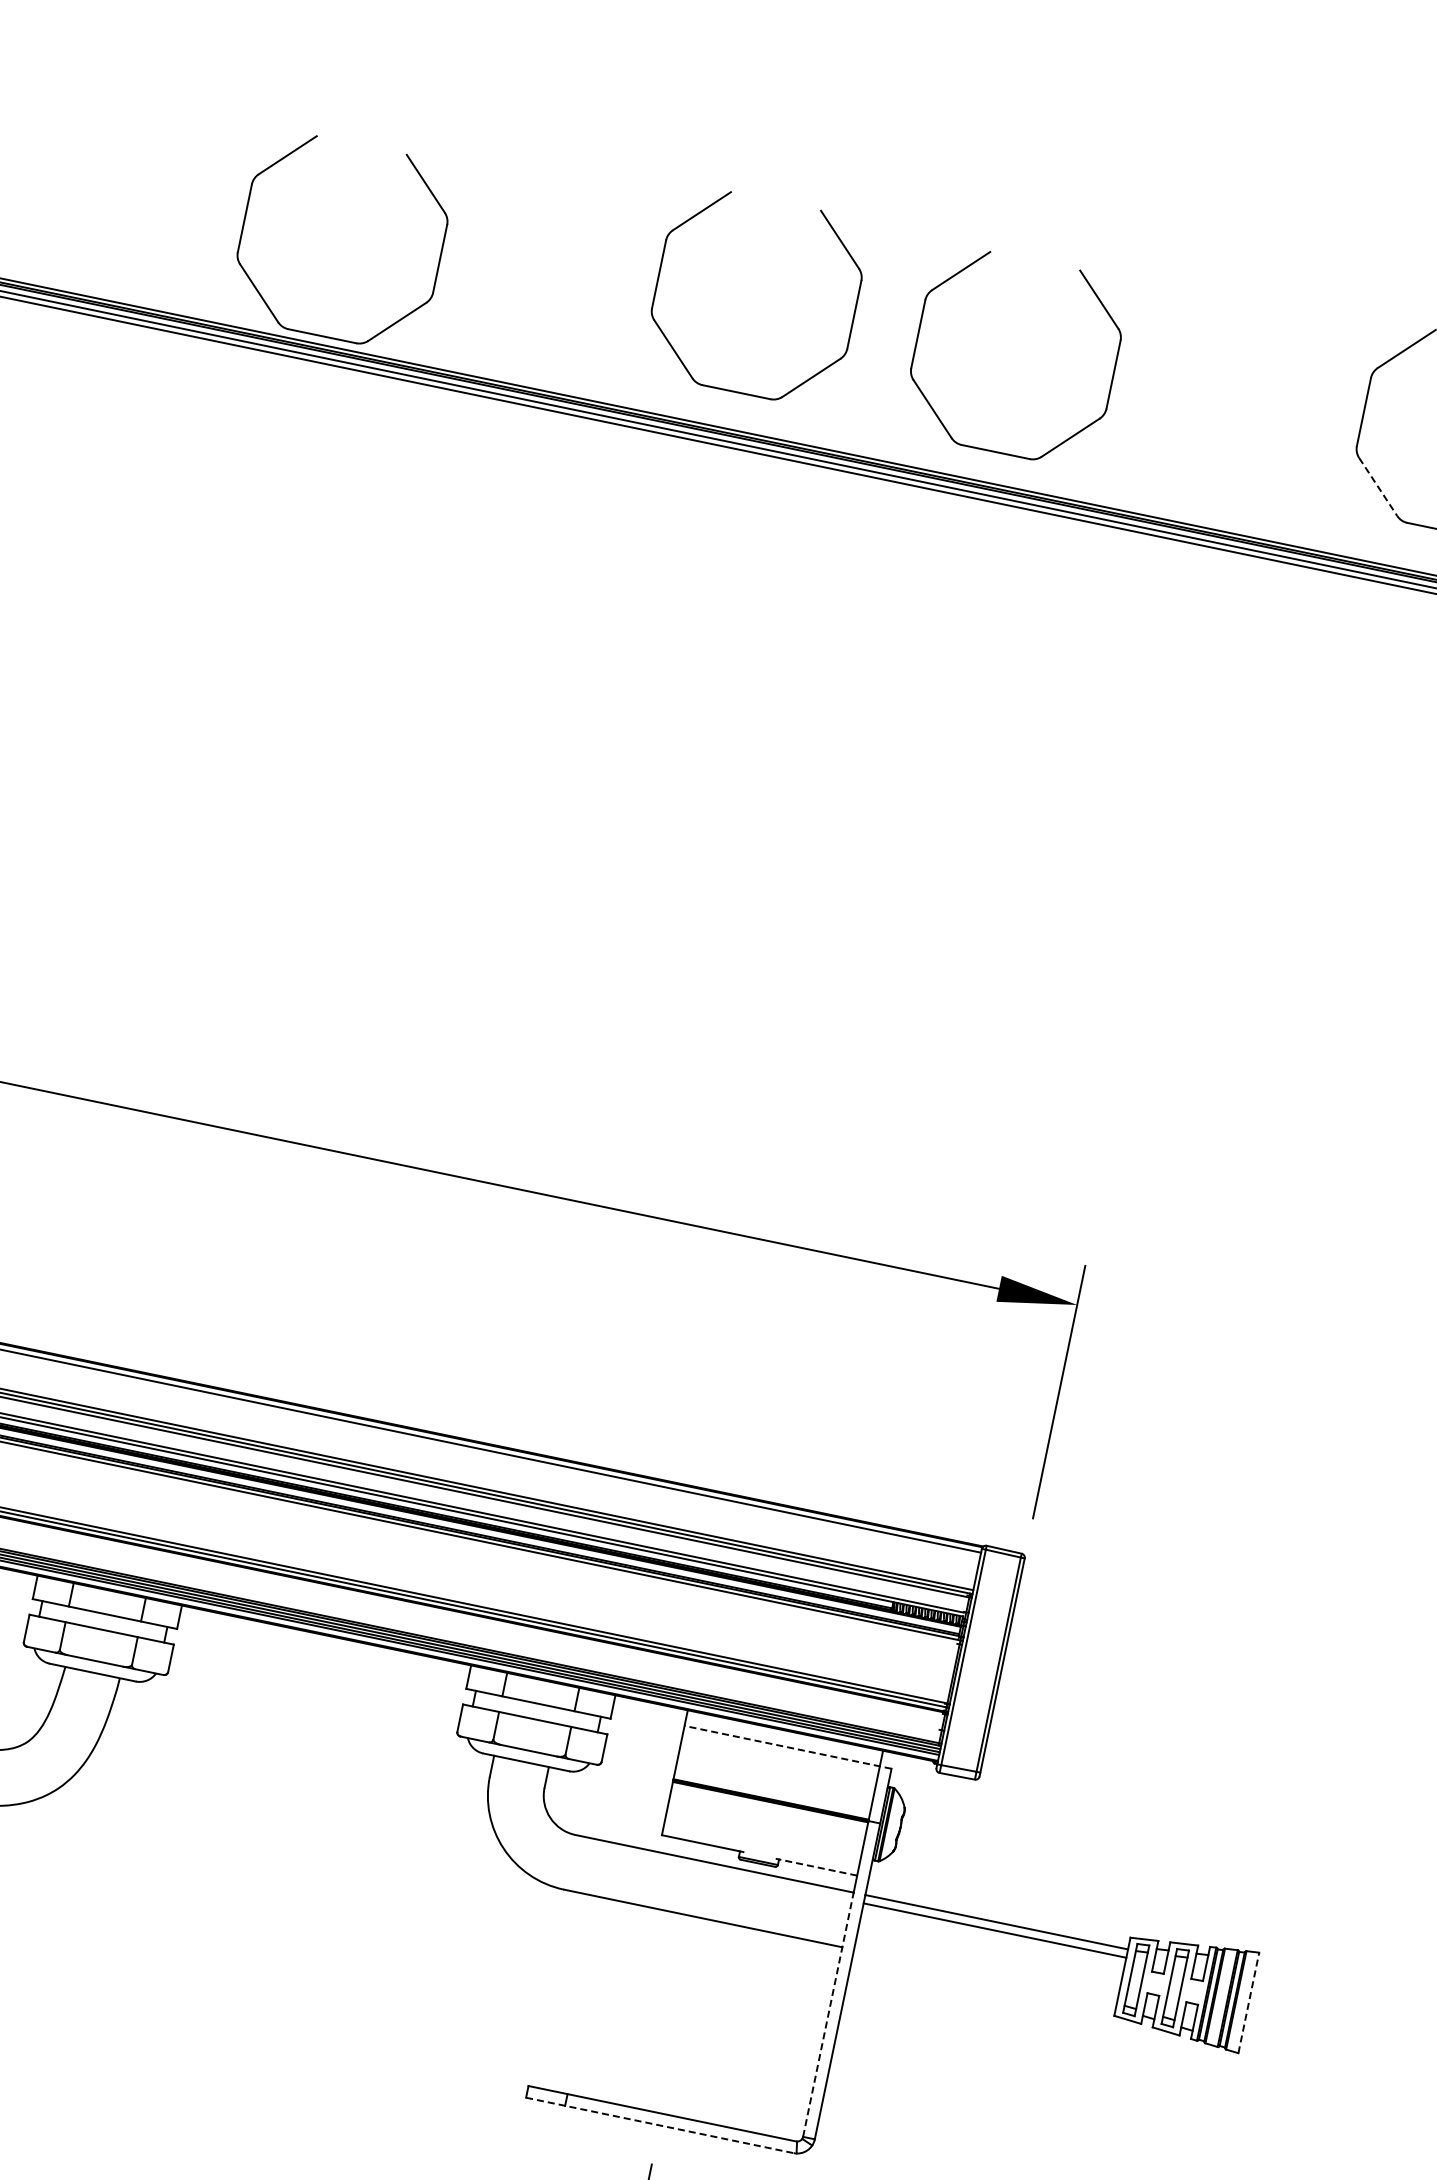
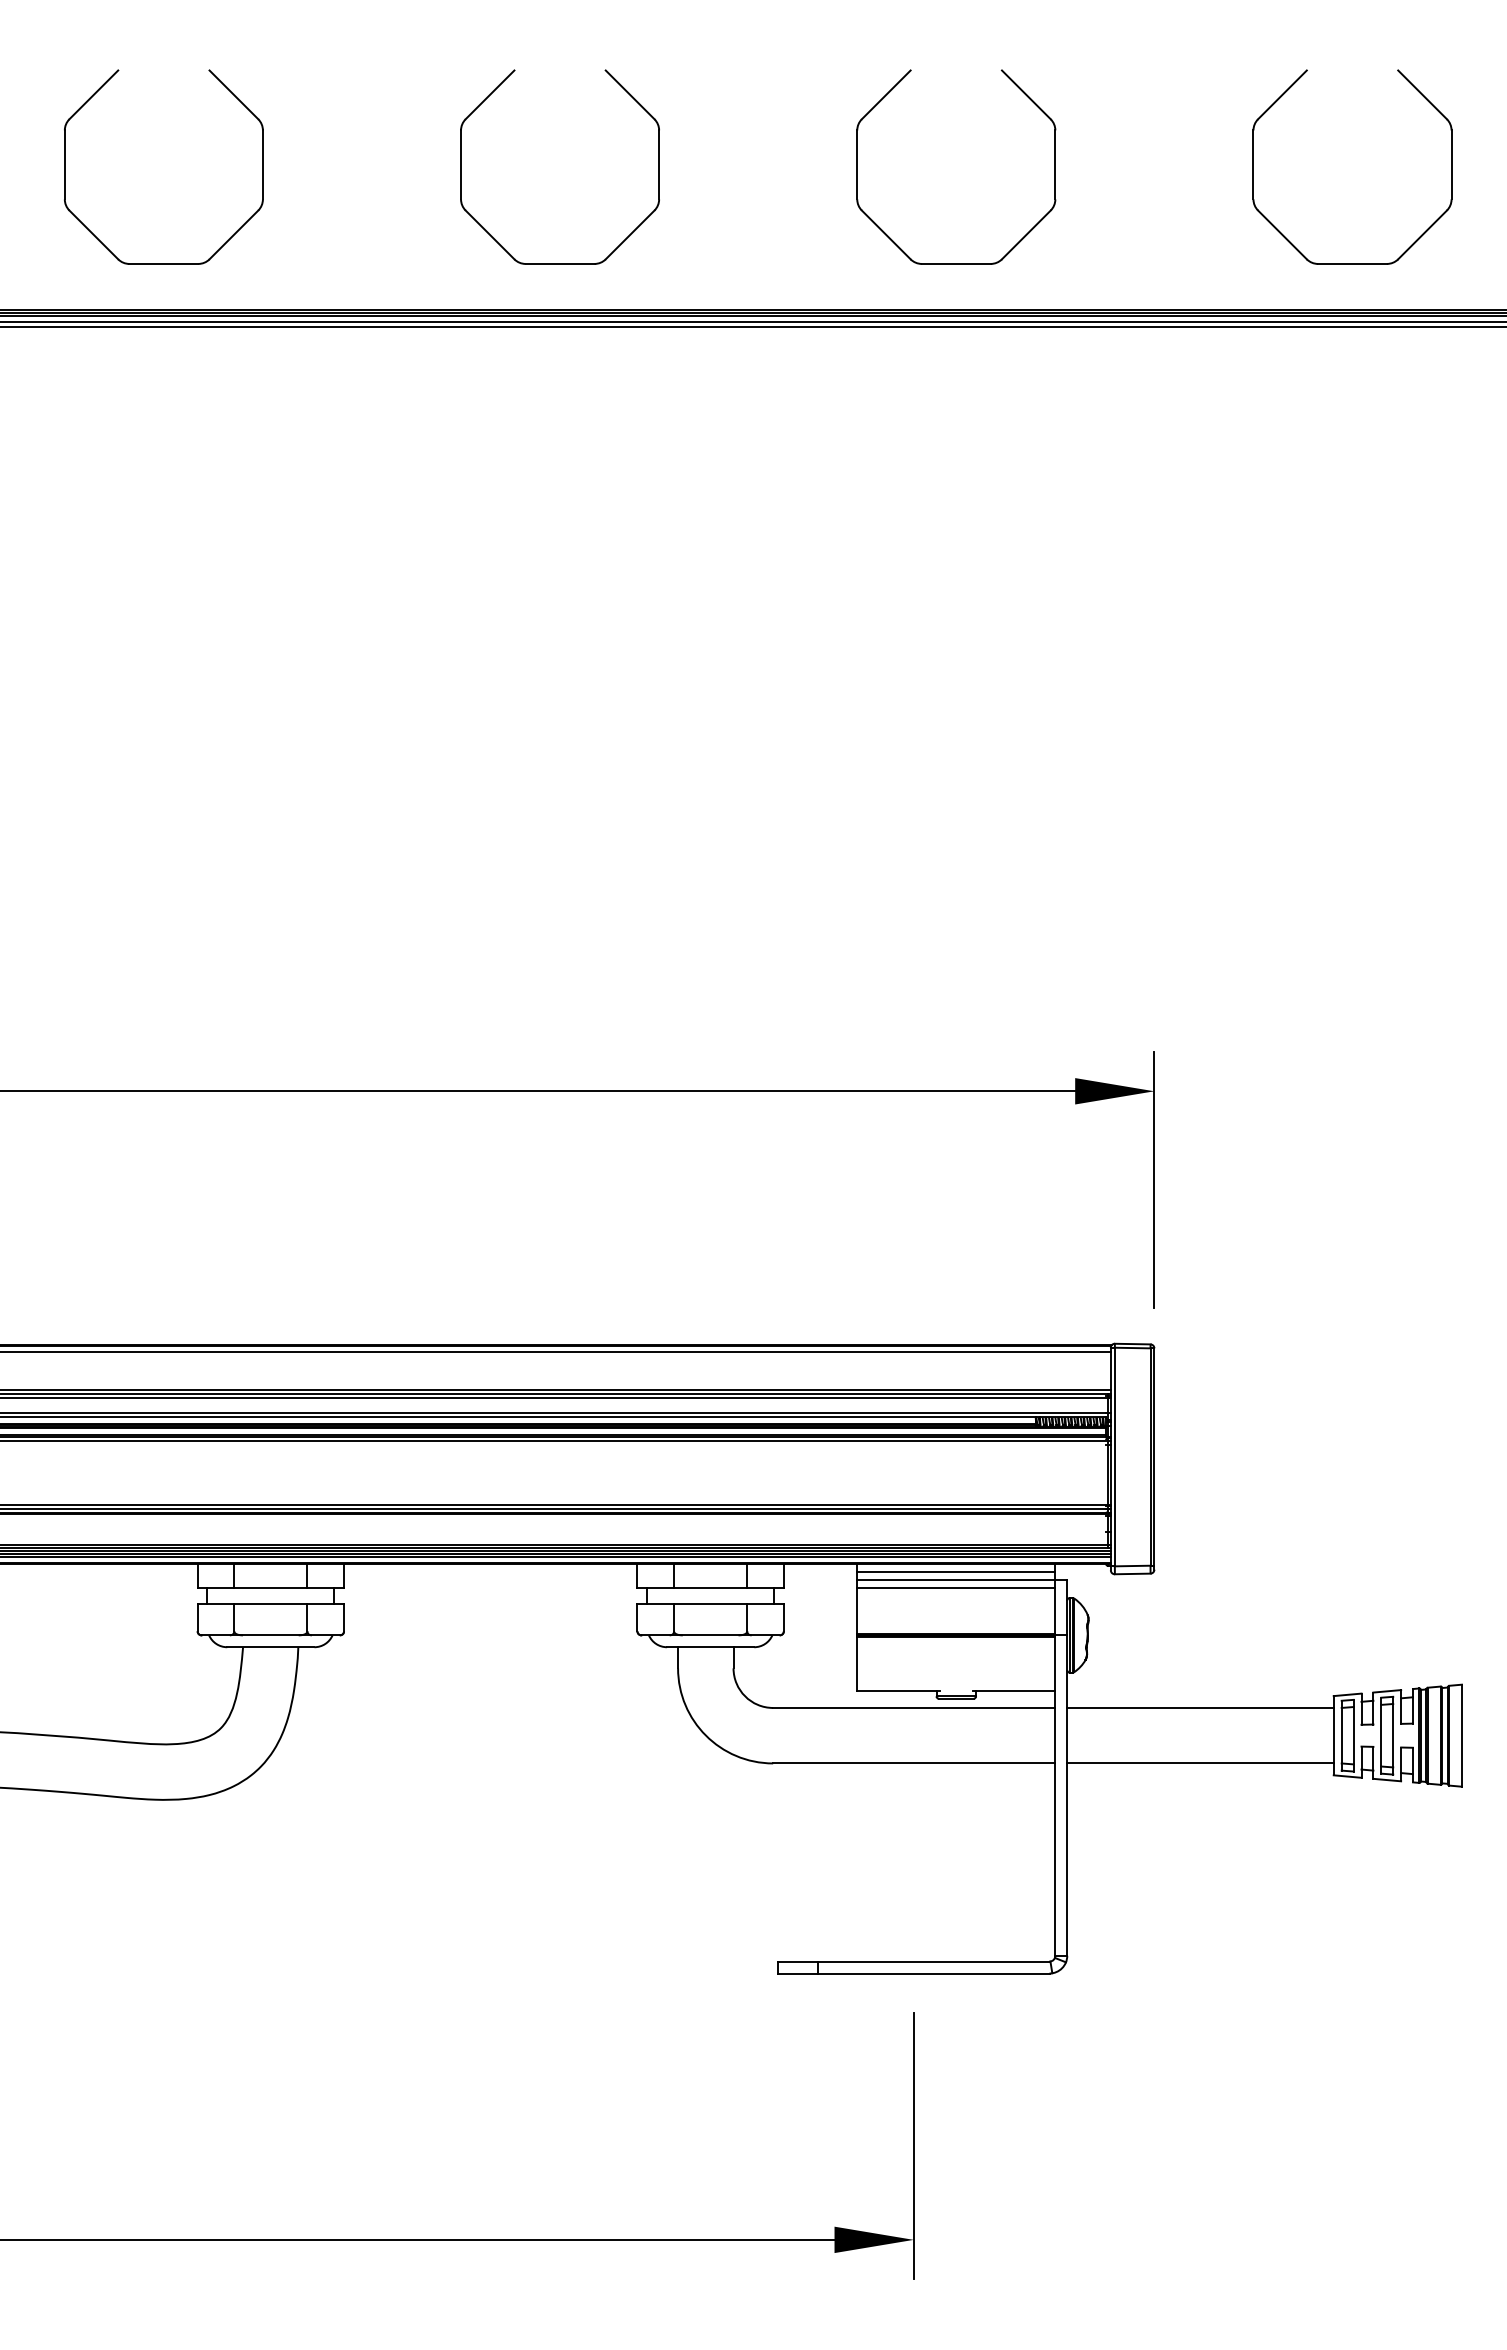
part: (259, 293) -> (94, 234), moved
part: (673, 348) -> (490, 234), moved
part: (933, 408) -> (887, 234), moved
line: (1378, 487) -> (1282, 235), dashed -> solid
line: (784, 1737) -> (956, 1571), added
line: (788, 1747) -> (962, 1579), dashed -> solid
line: (780, 1753) -> (956, 1587), added
line: (815, 1866) -> (1013, 1690), dashed -> solid
line: (995, 1930) -> (1200, 1763), moved
line: (1248, 2002) -> (1461, 1735), dashed -> solid
line: (828, 2014) -> (1055, 1831), dashed -> solid
line: (659, 2125) -> (913, 1973), dashed -> solid

